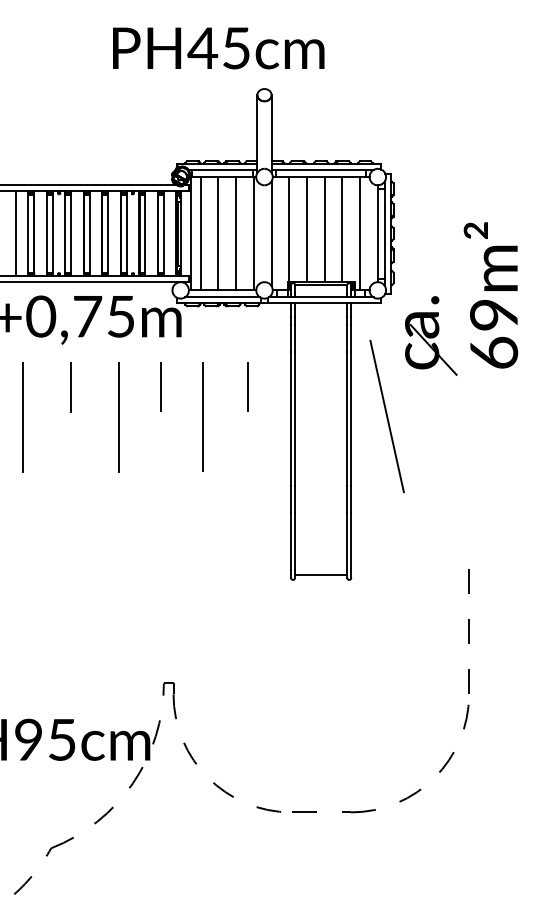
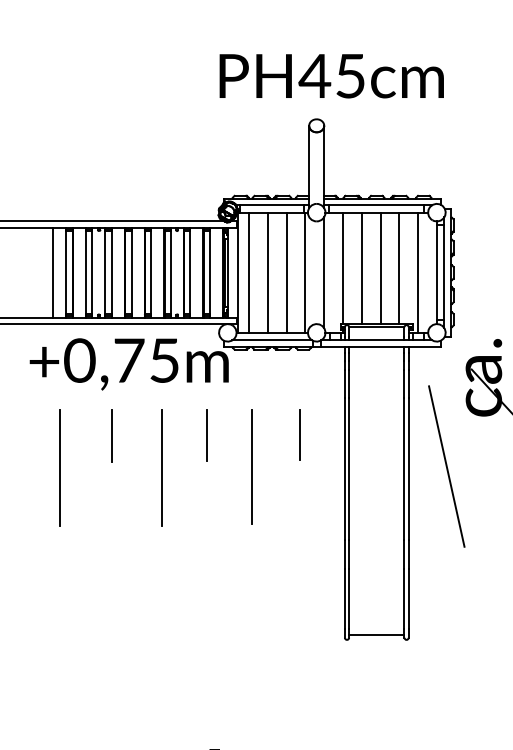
text: (218, 48) -> (331, 76), moved

